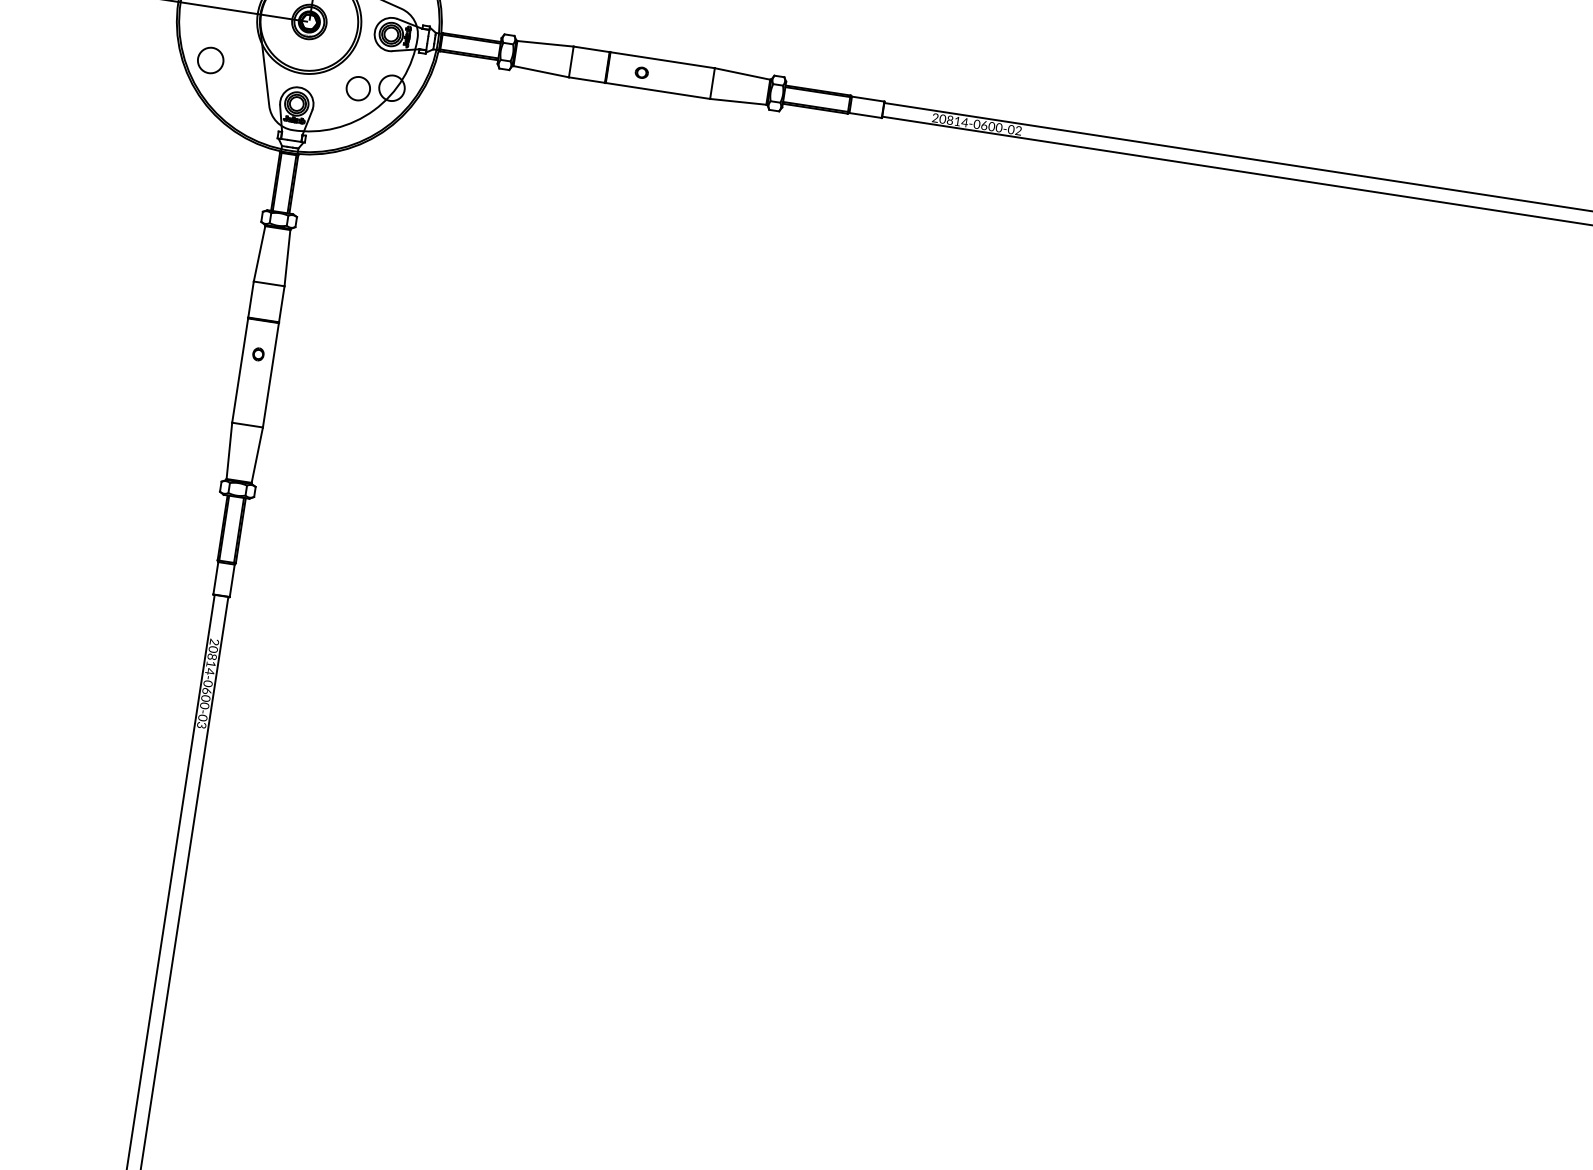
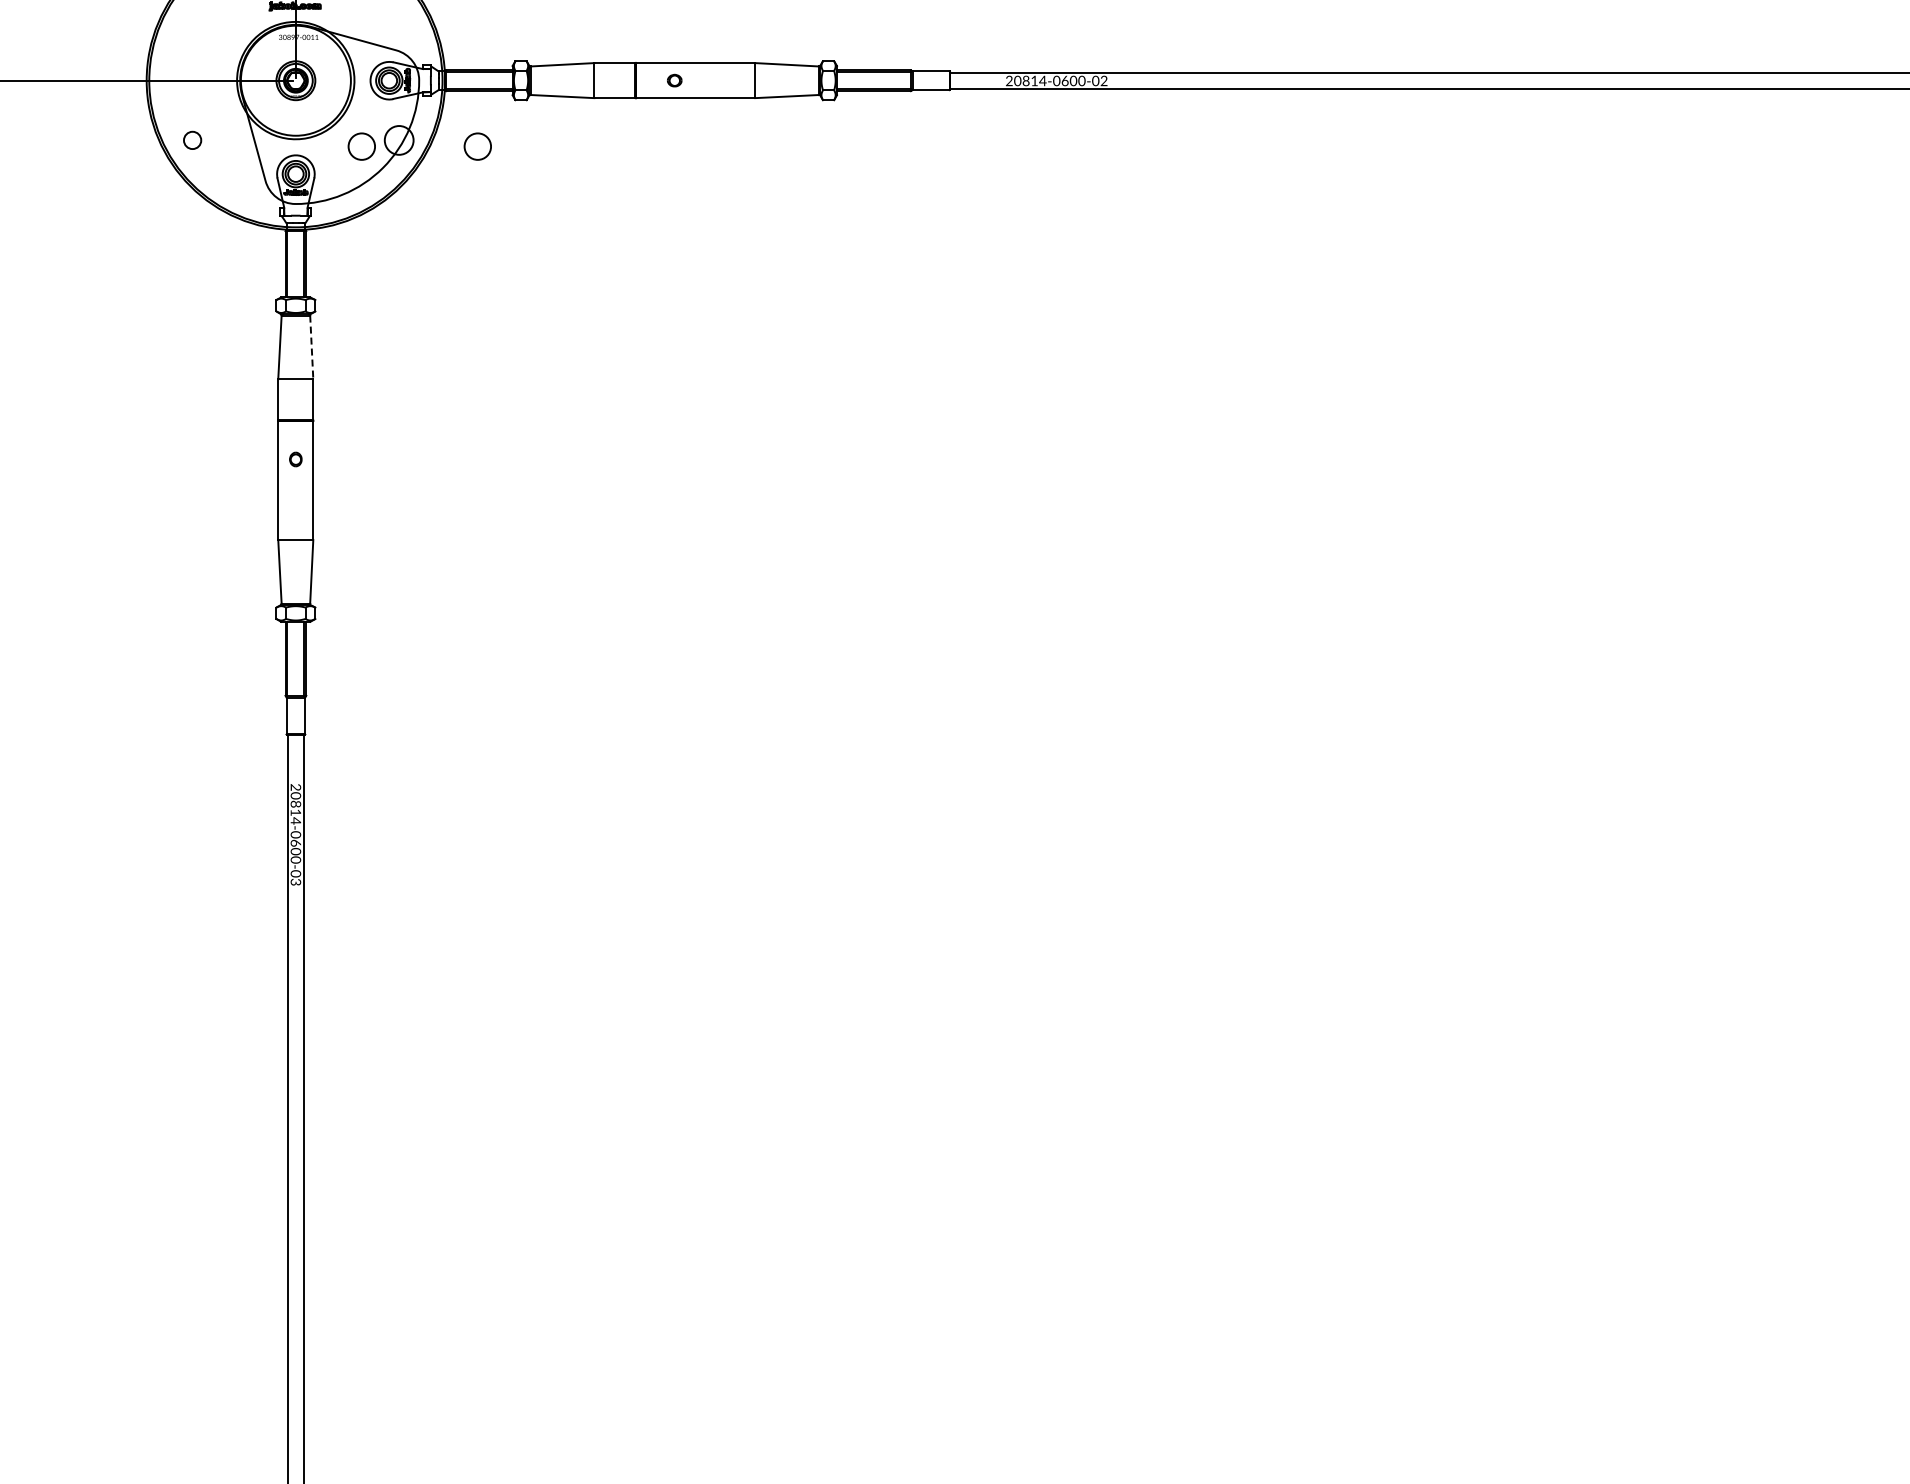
circle: (210, 60) -> (192, 140), size x0.6
circle: (459, 104) -> (477, 146), added
line: (287, 258) -> (311, 347), solid -> dashed

